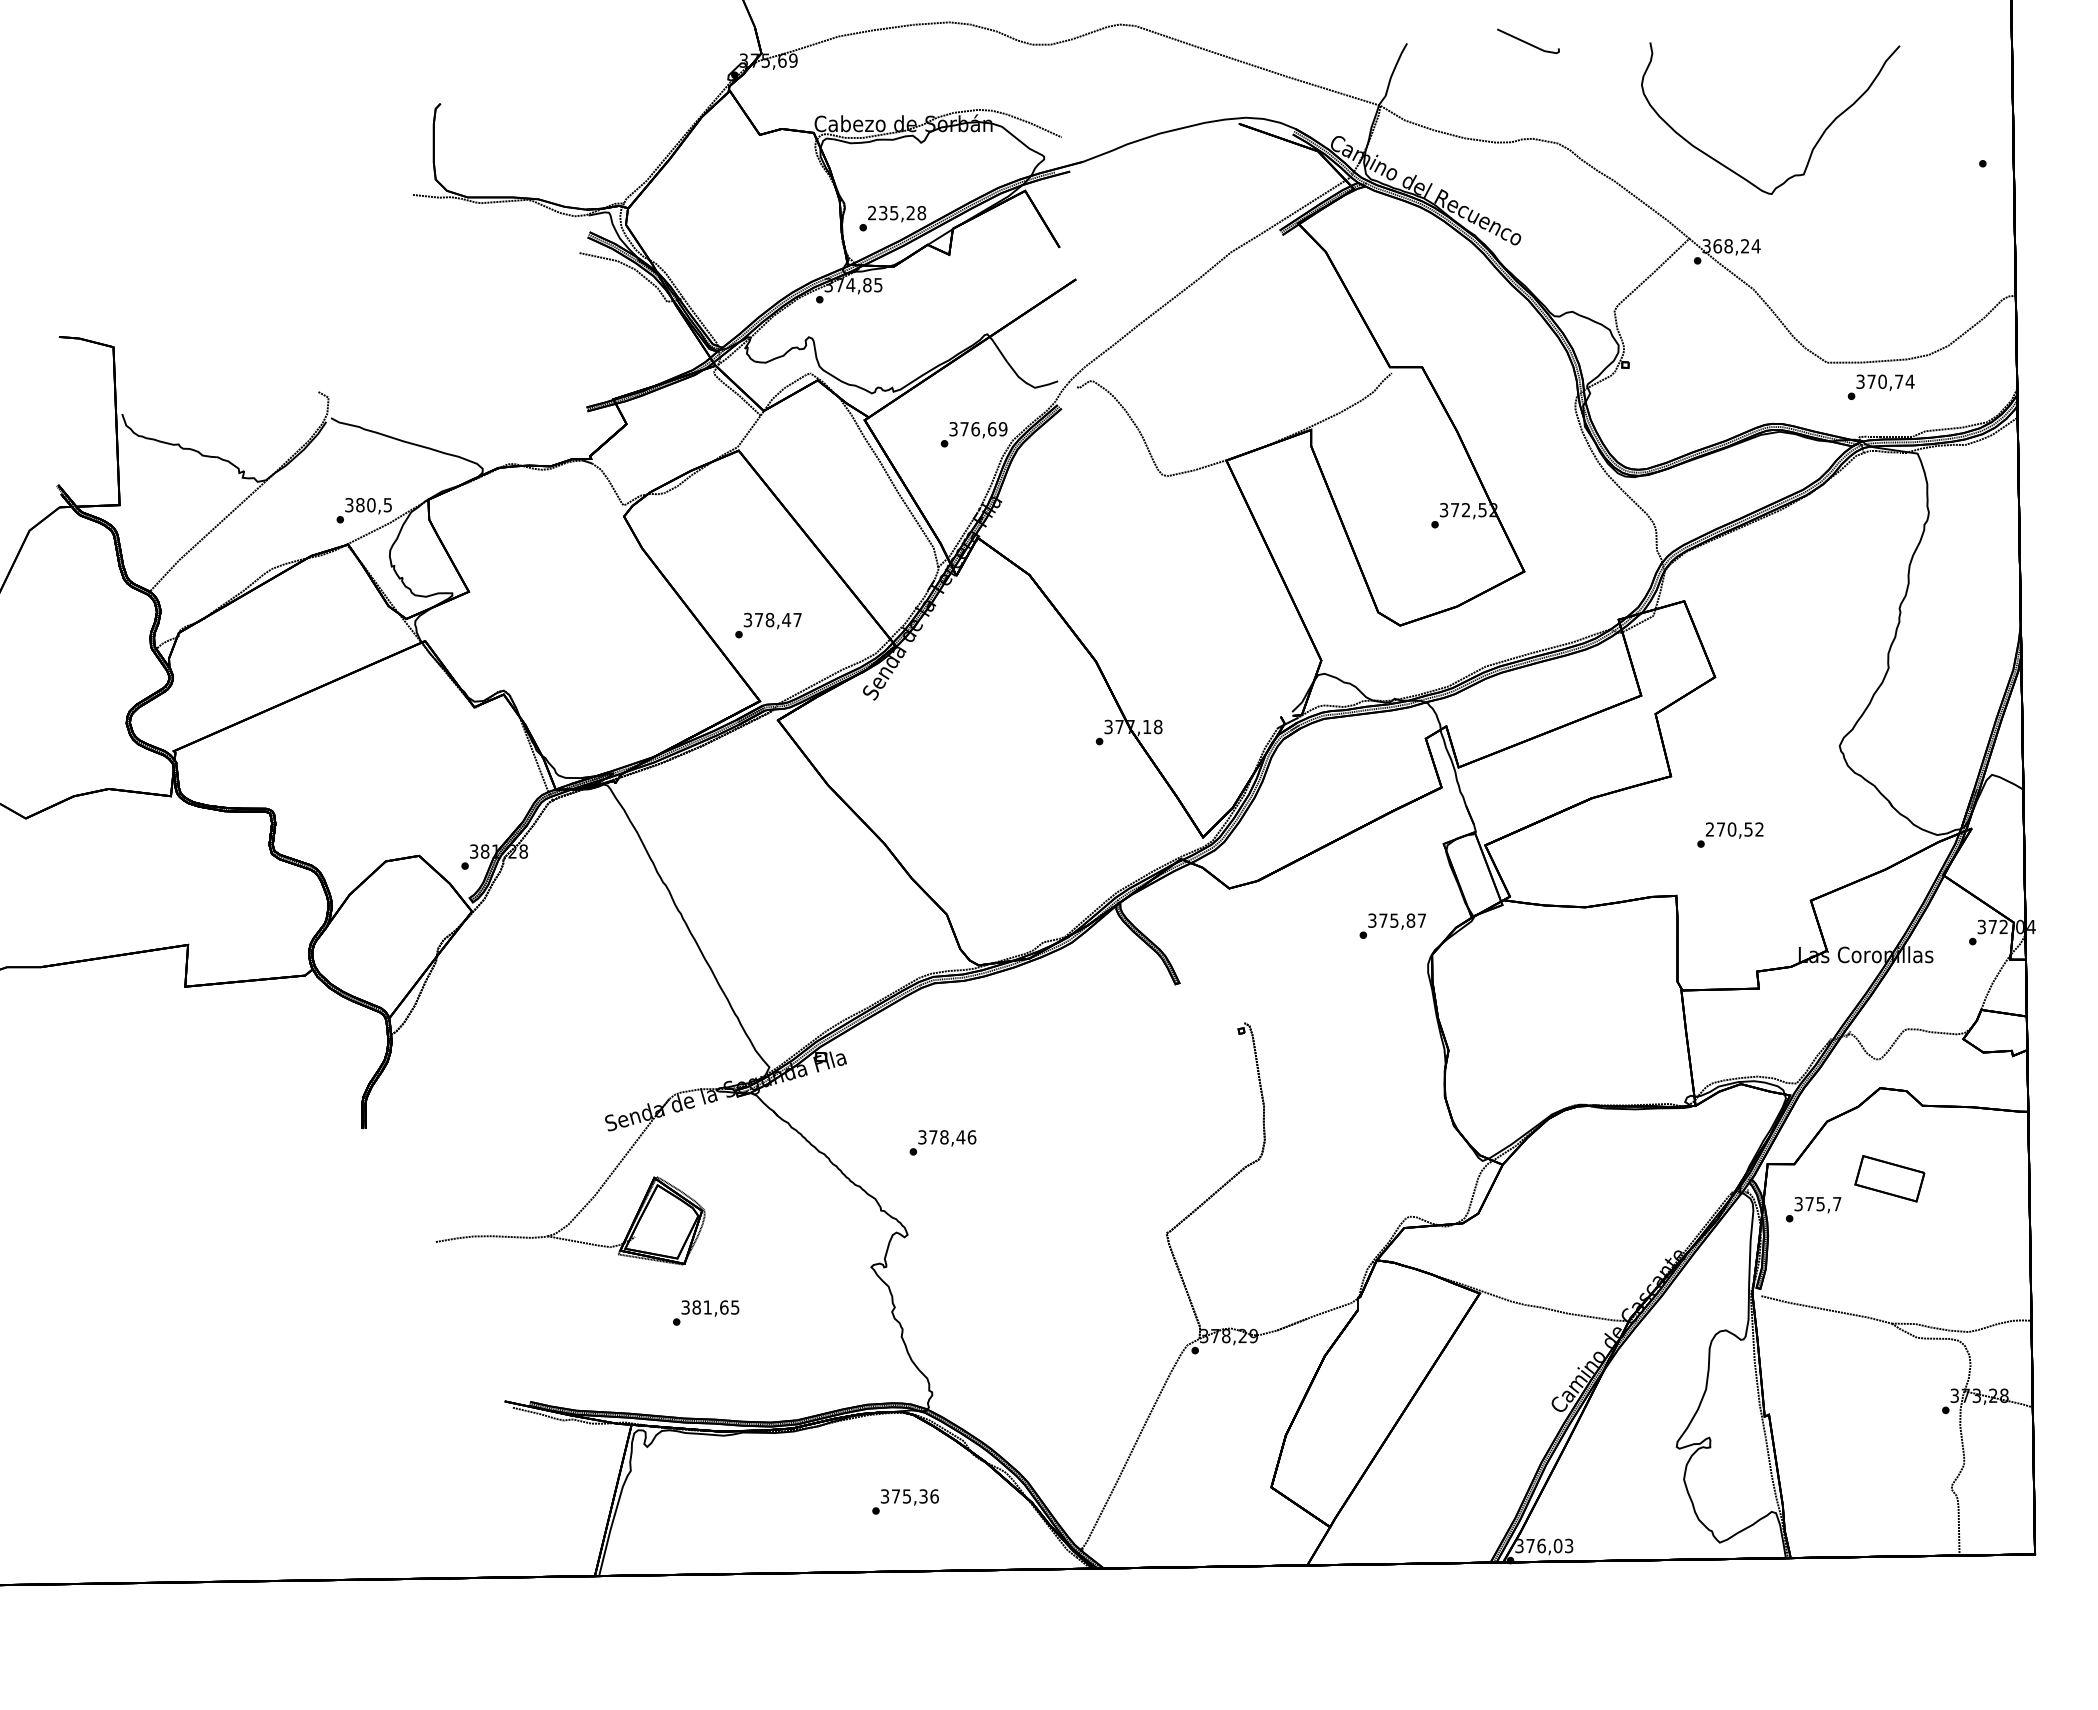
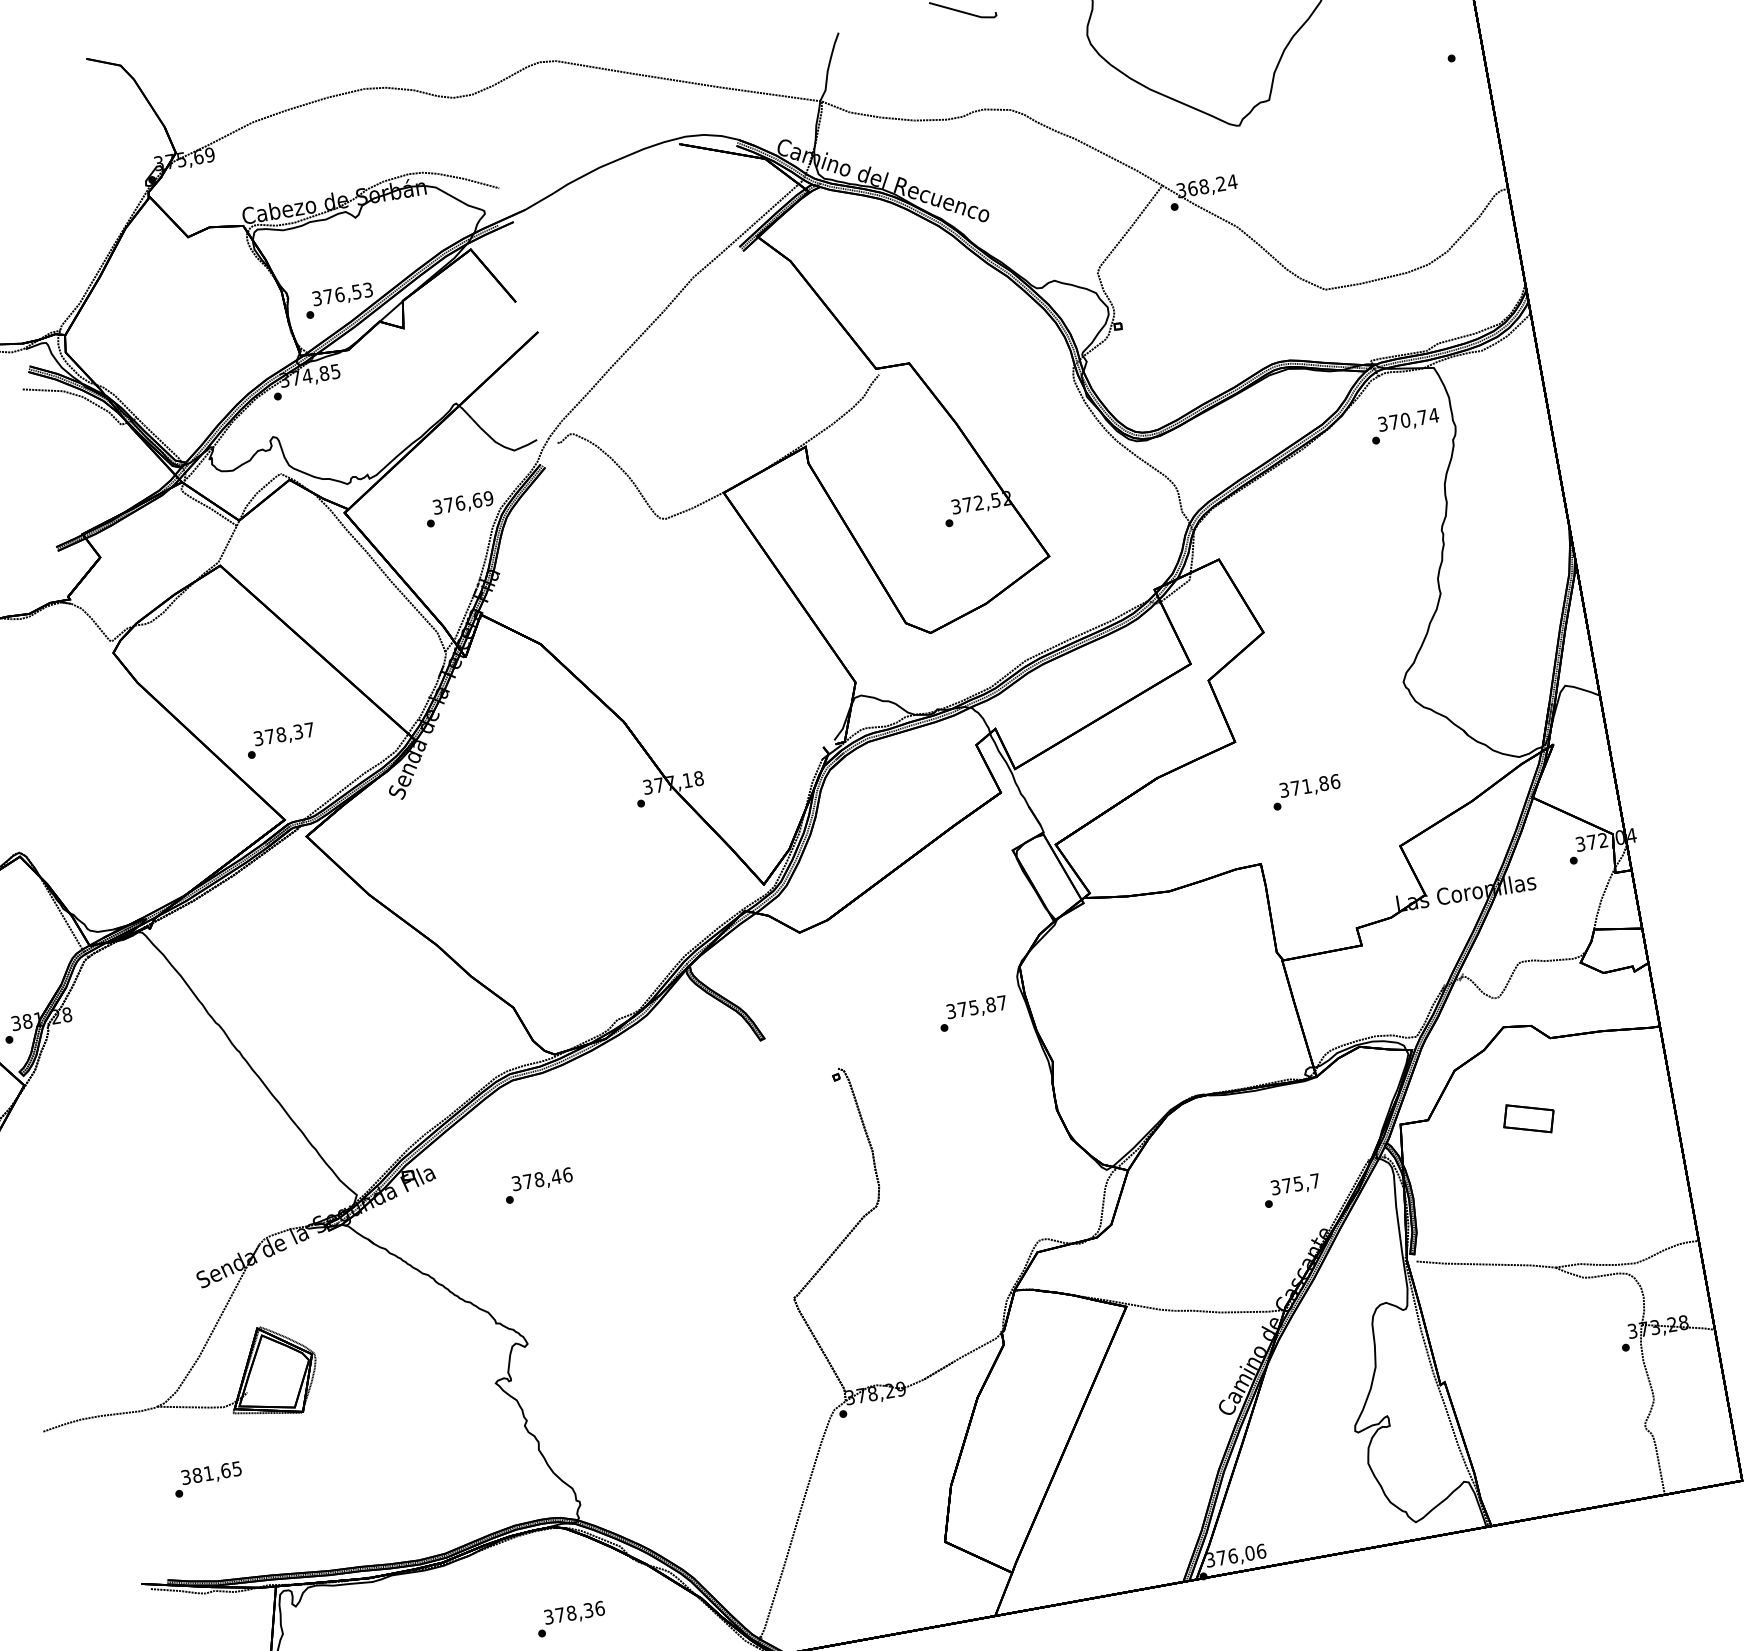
text: (897, 212) -> (343, 293), 235,28 -> 376,53
text: (1880, 386) -> (1404, 425), moved
text: (786, 619) -> (298, 731), 378,47 -> 378,37
text: (1734, 829) -> (1309, 785), 270,52 -> 371,86
text: (1392, 925) -> (972, 1012), moved
text: (942, 1142) -> (538, 1185), moved
part: (1889, 1178) -> (1528, 1118), size x0.71
text: (1813, 1209) -> (1291, 1190), moved
text: (706, 1312) -> (208, 1478), moved
text: (906, 1496) -> (571, 1613), 375,36 -> 378,36
text: (1568, 1545) -> (1260, 1551), 376,03 -> 376,06

